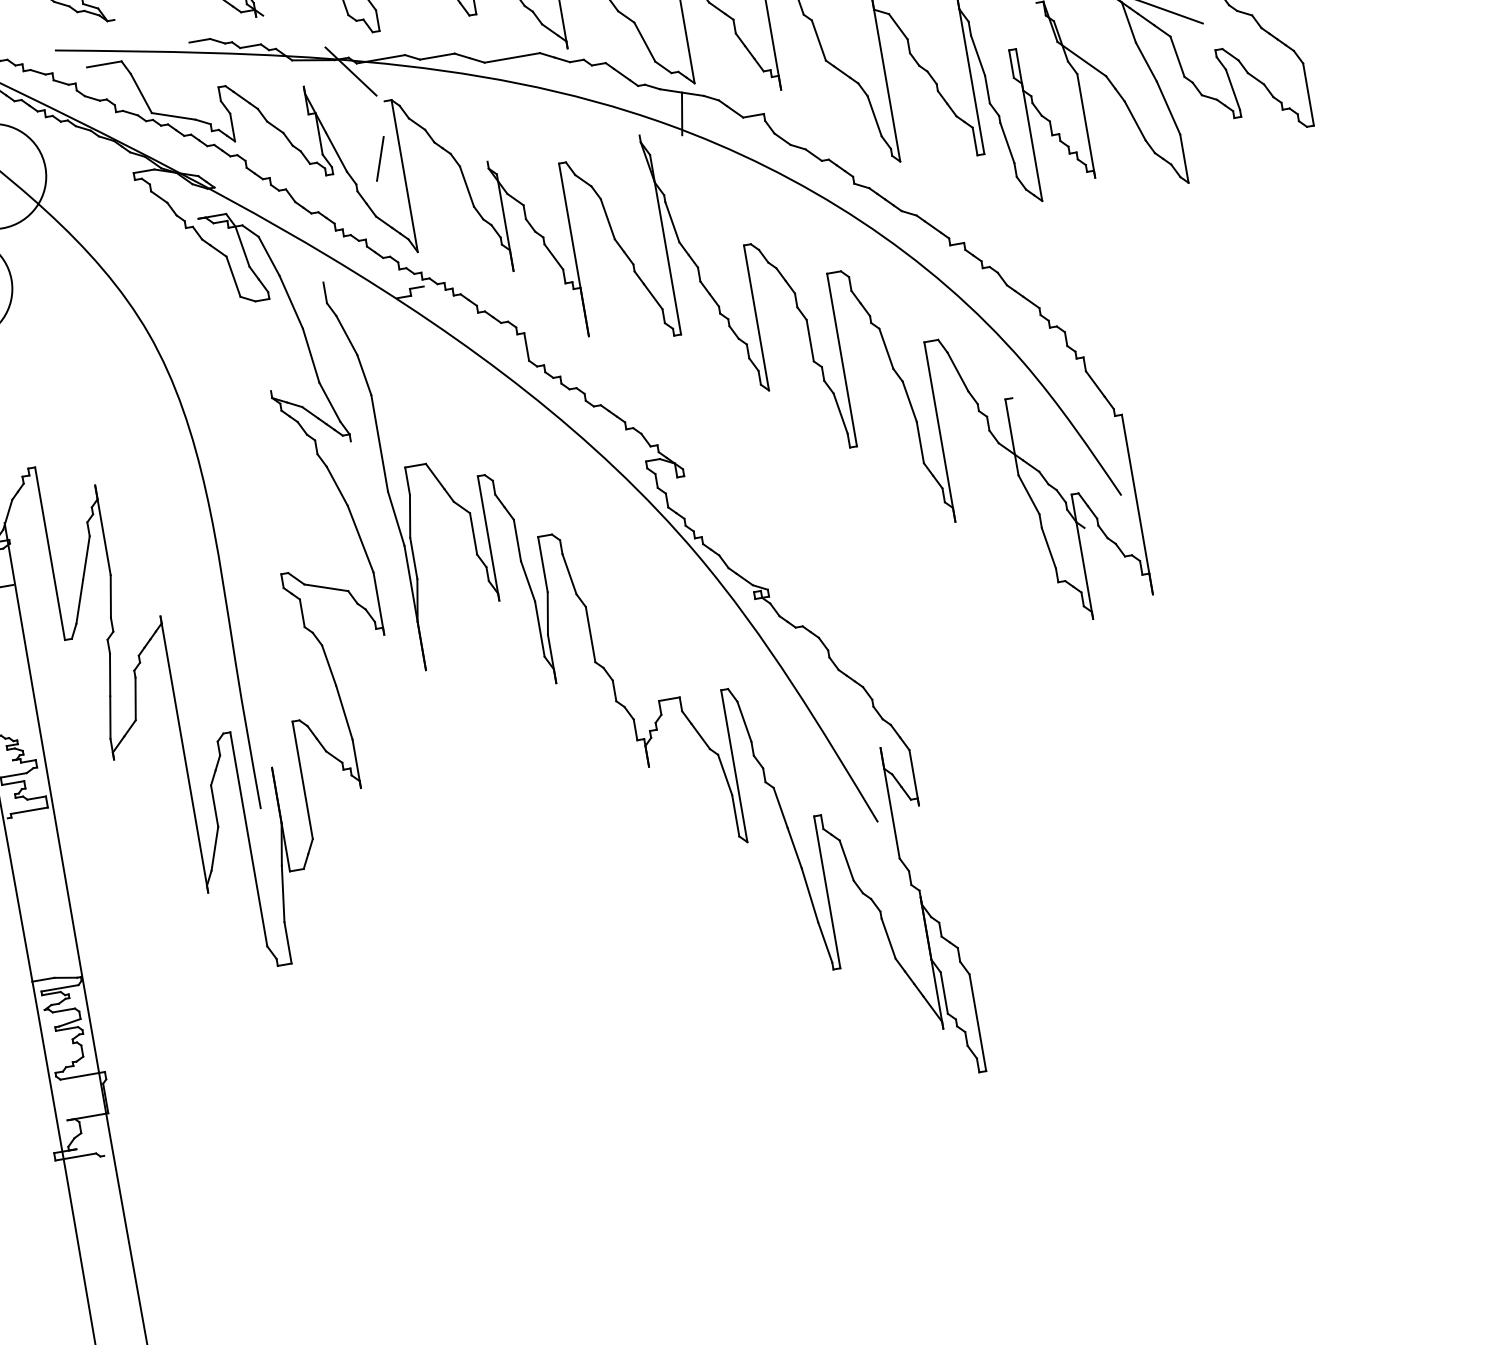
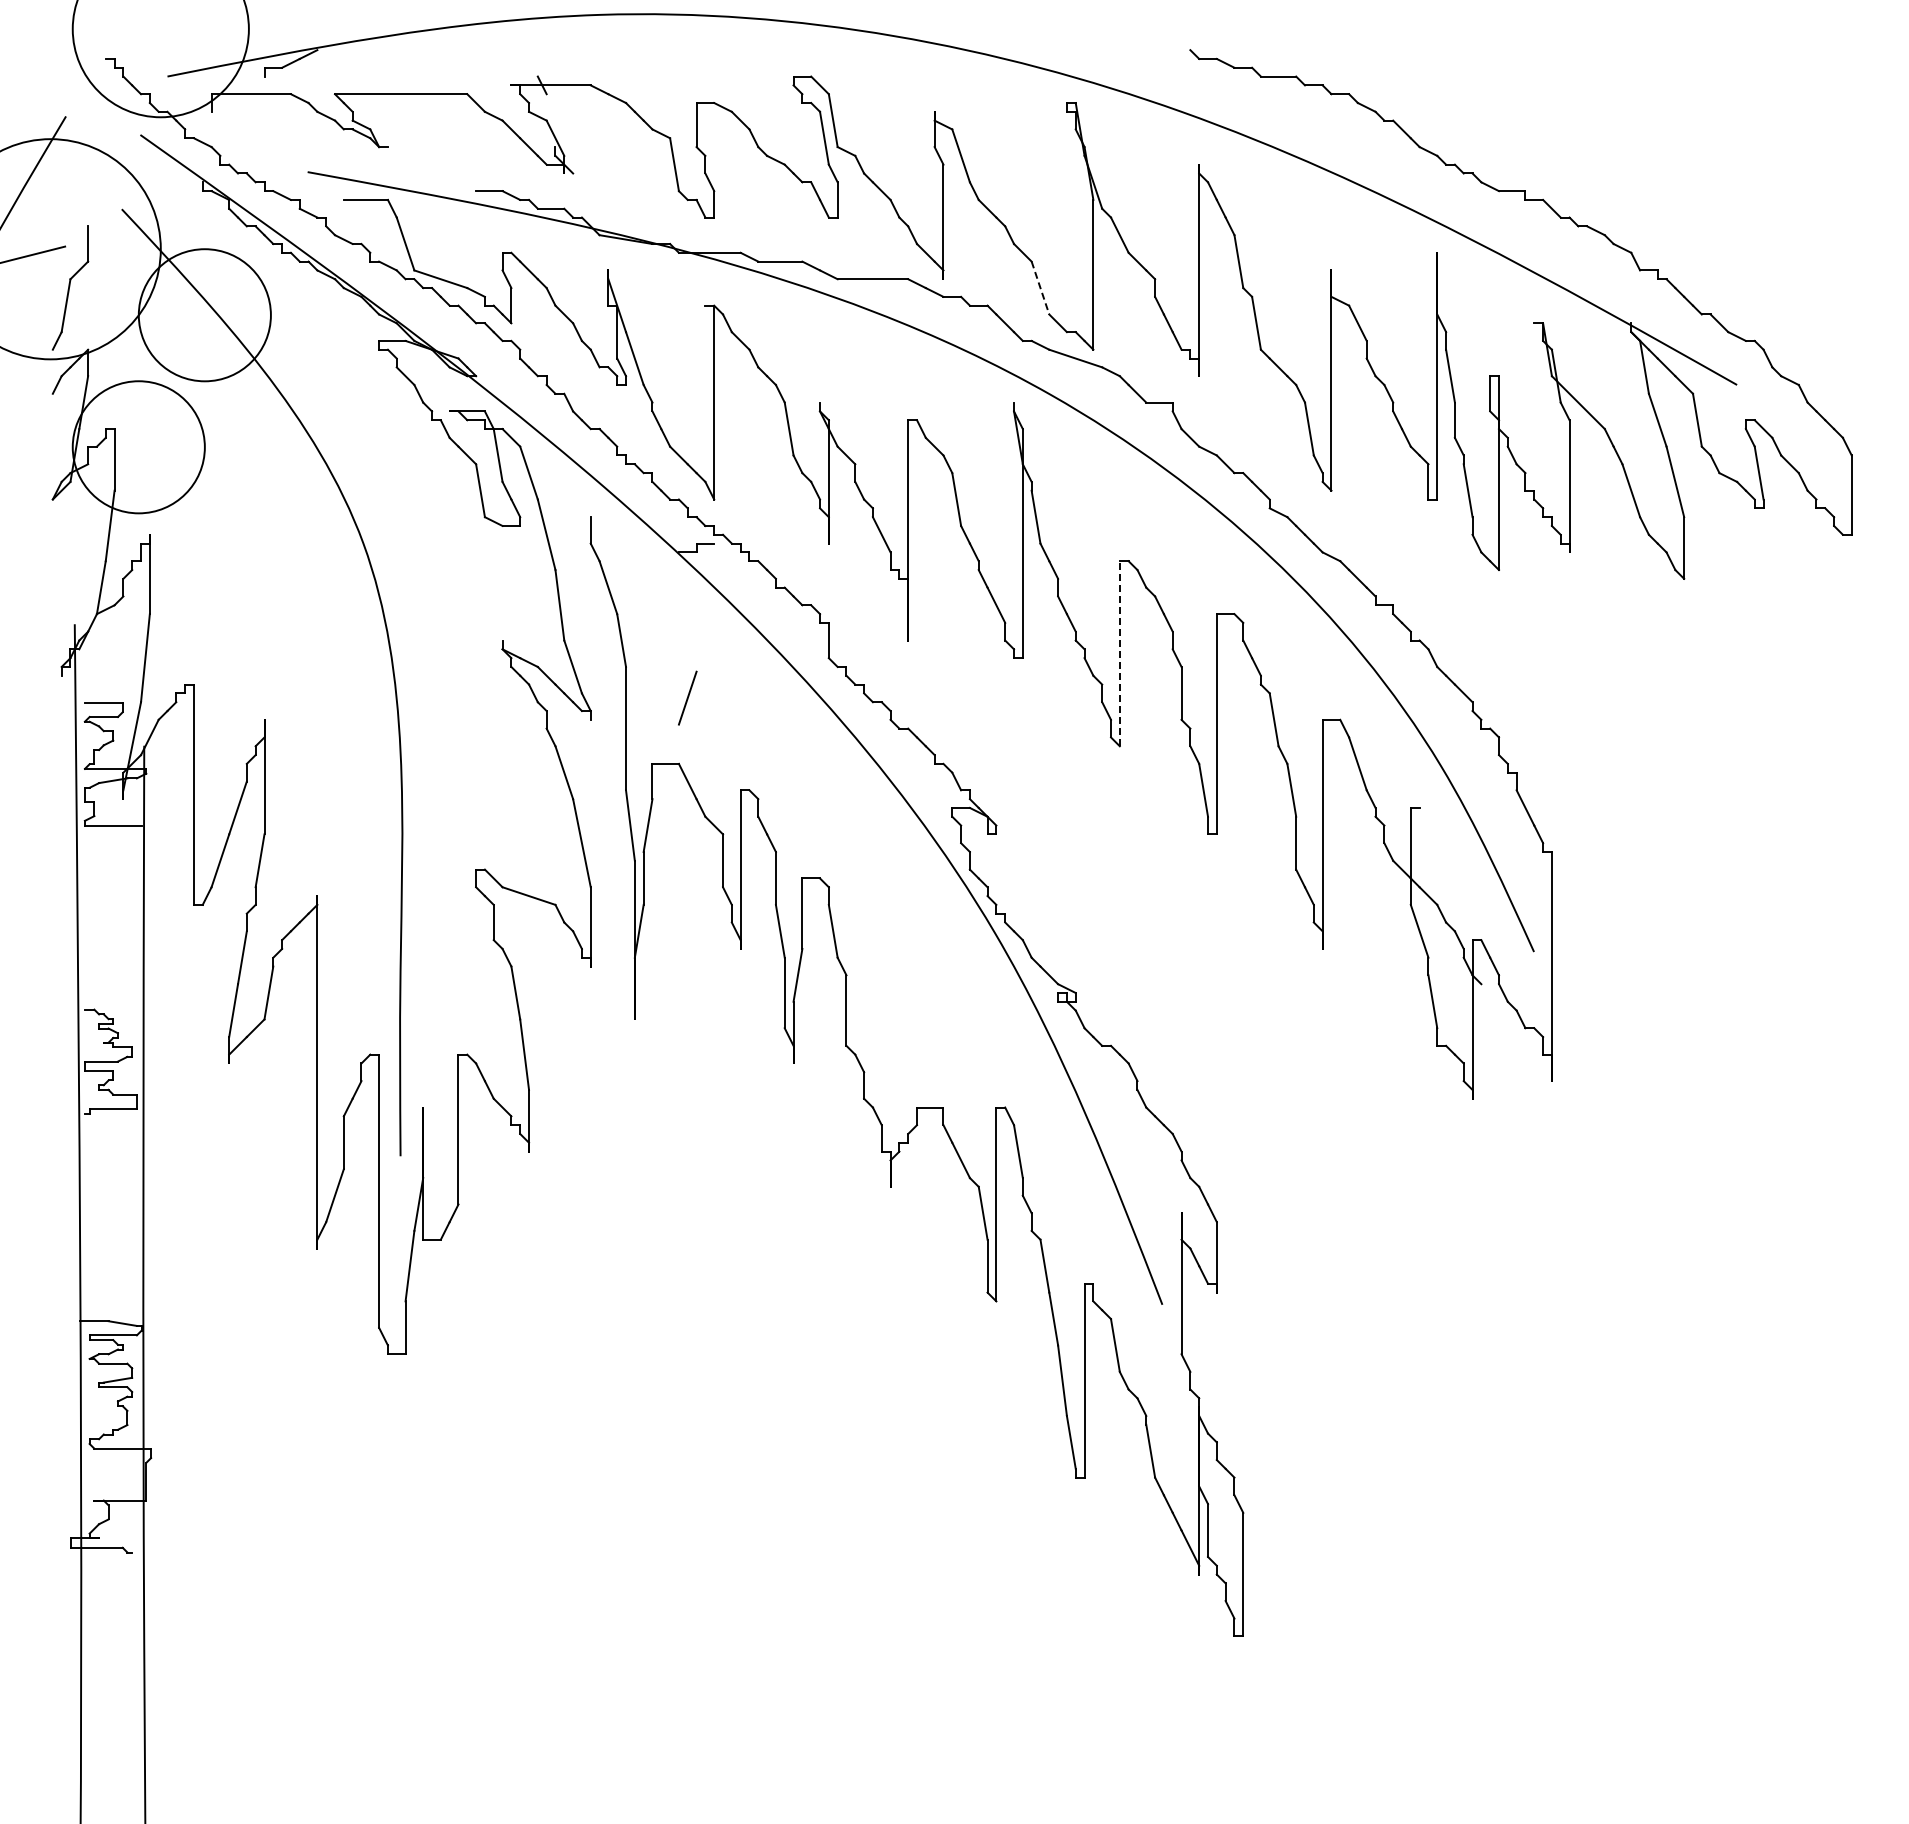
line: (644, 42) -> (1040, 288), solid -> dashed
line: (350, 71) -> (669, 261), removed
line: (681, 113) -> (1070, 384), removed
line: (380, 158) -> (687, 697), moved
line: (756, 317) -> (1119, 653), solid -> dashed

